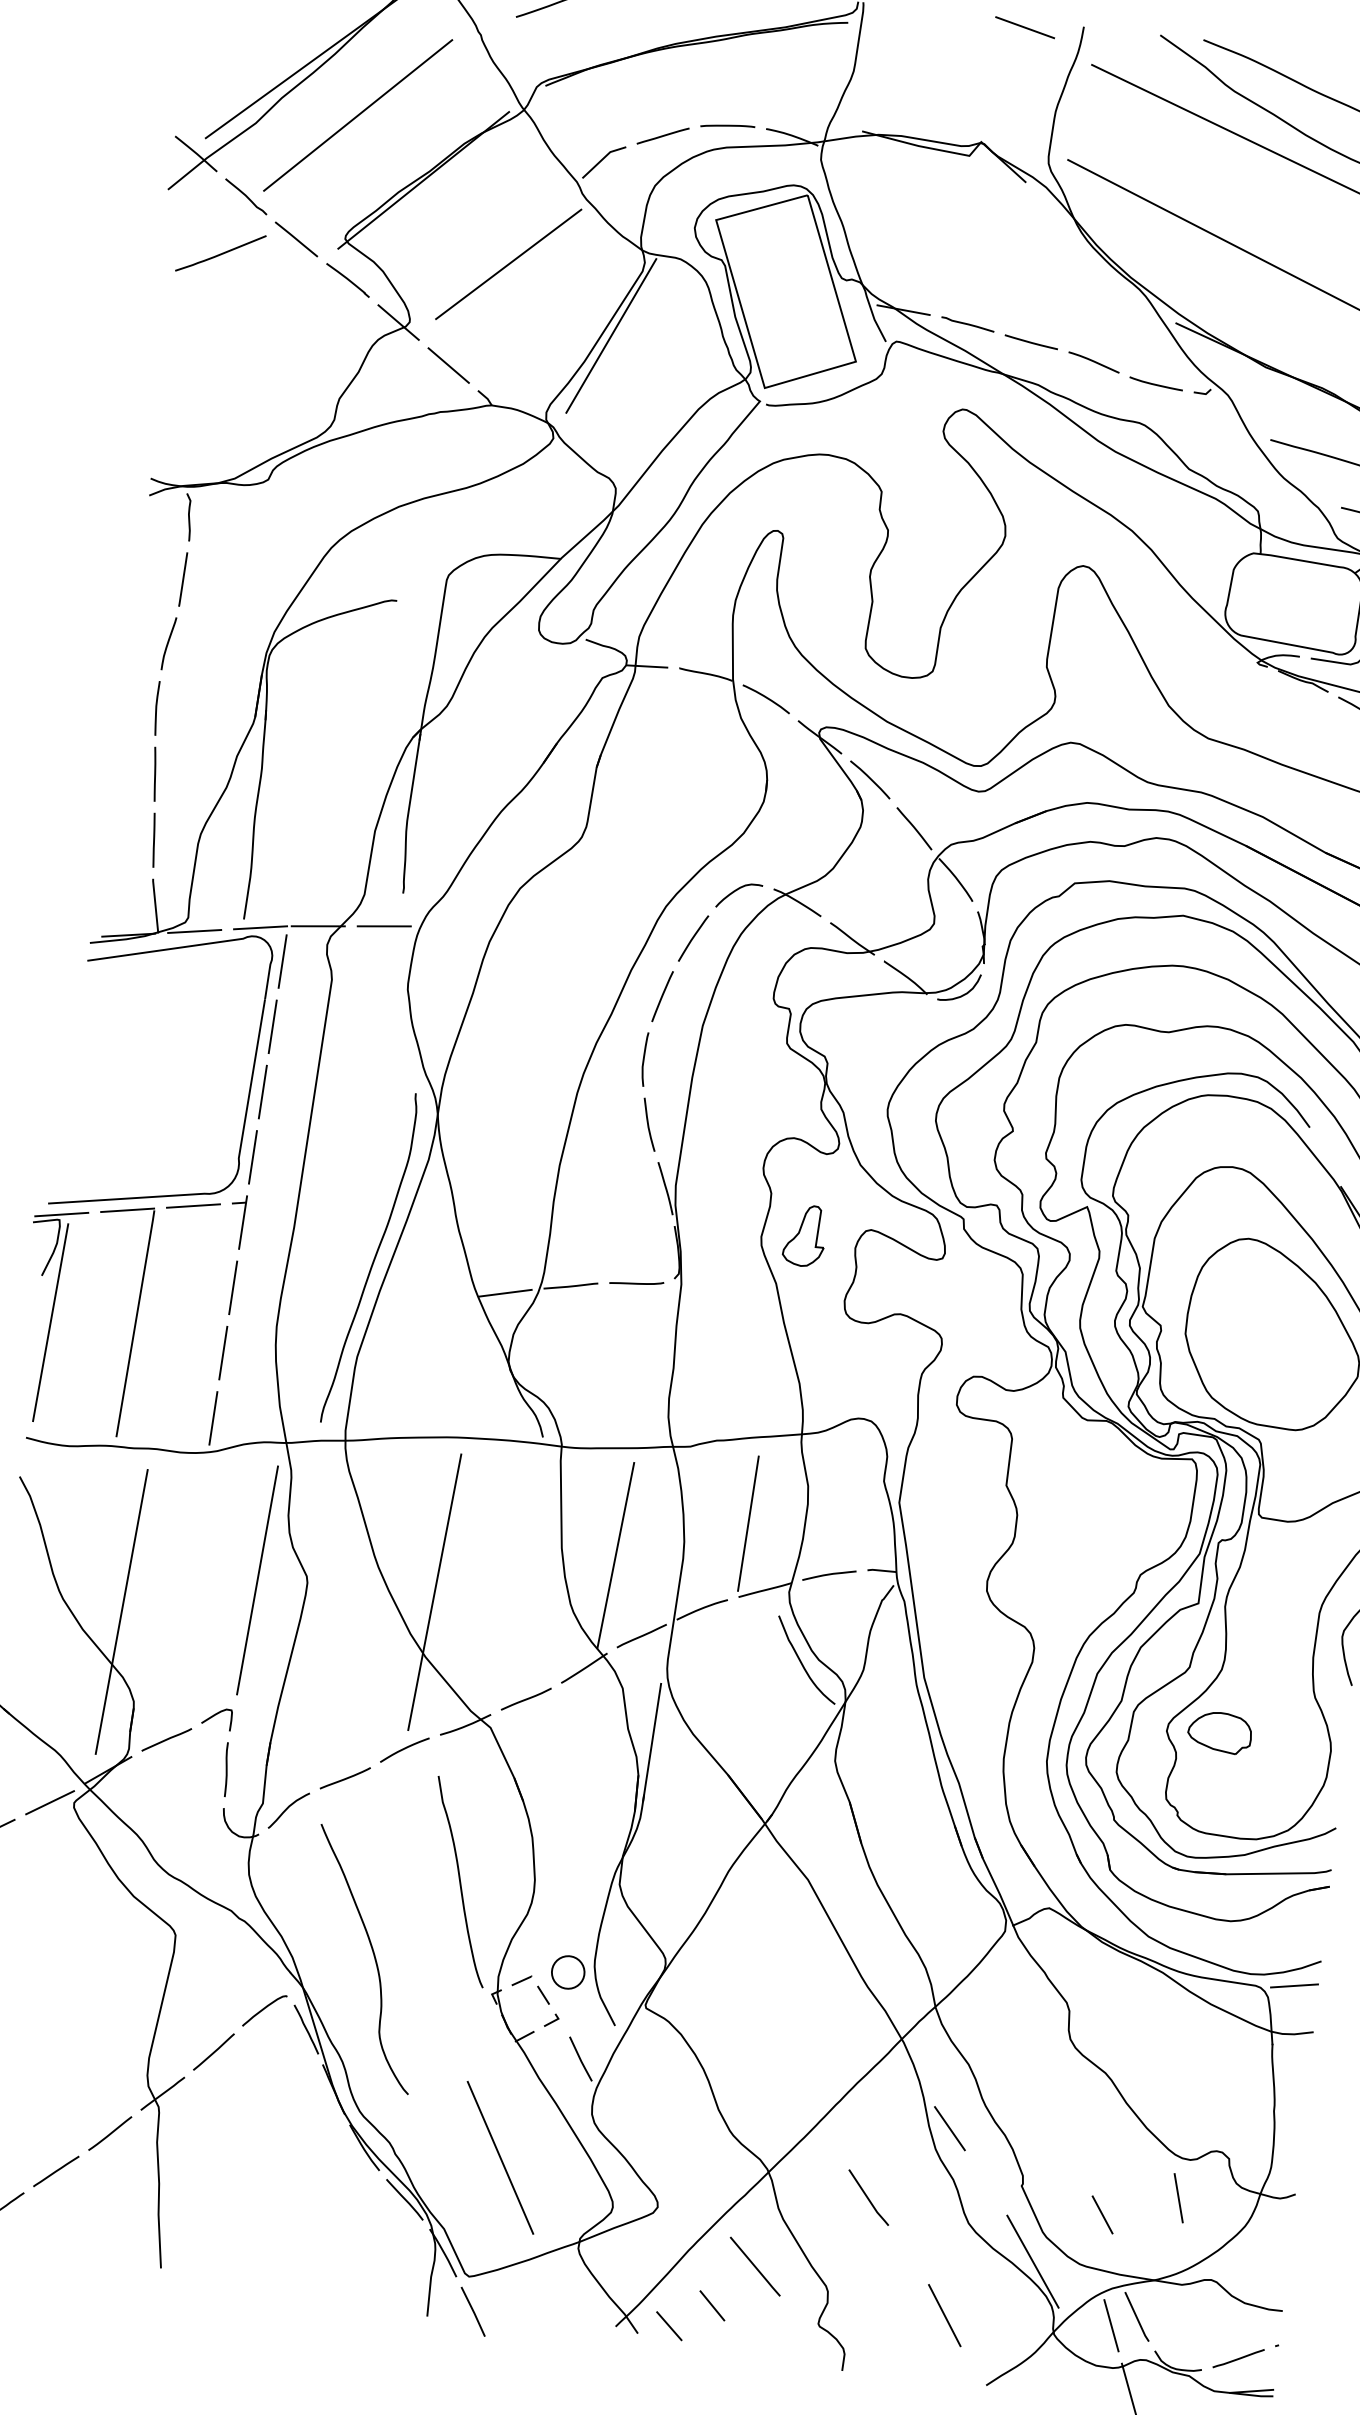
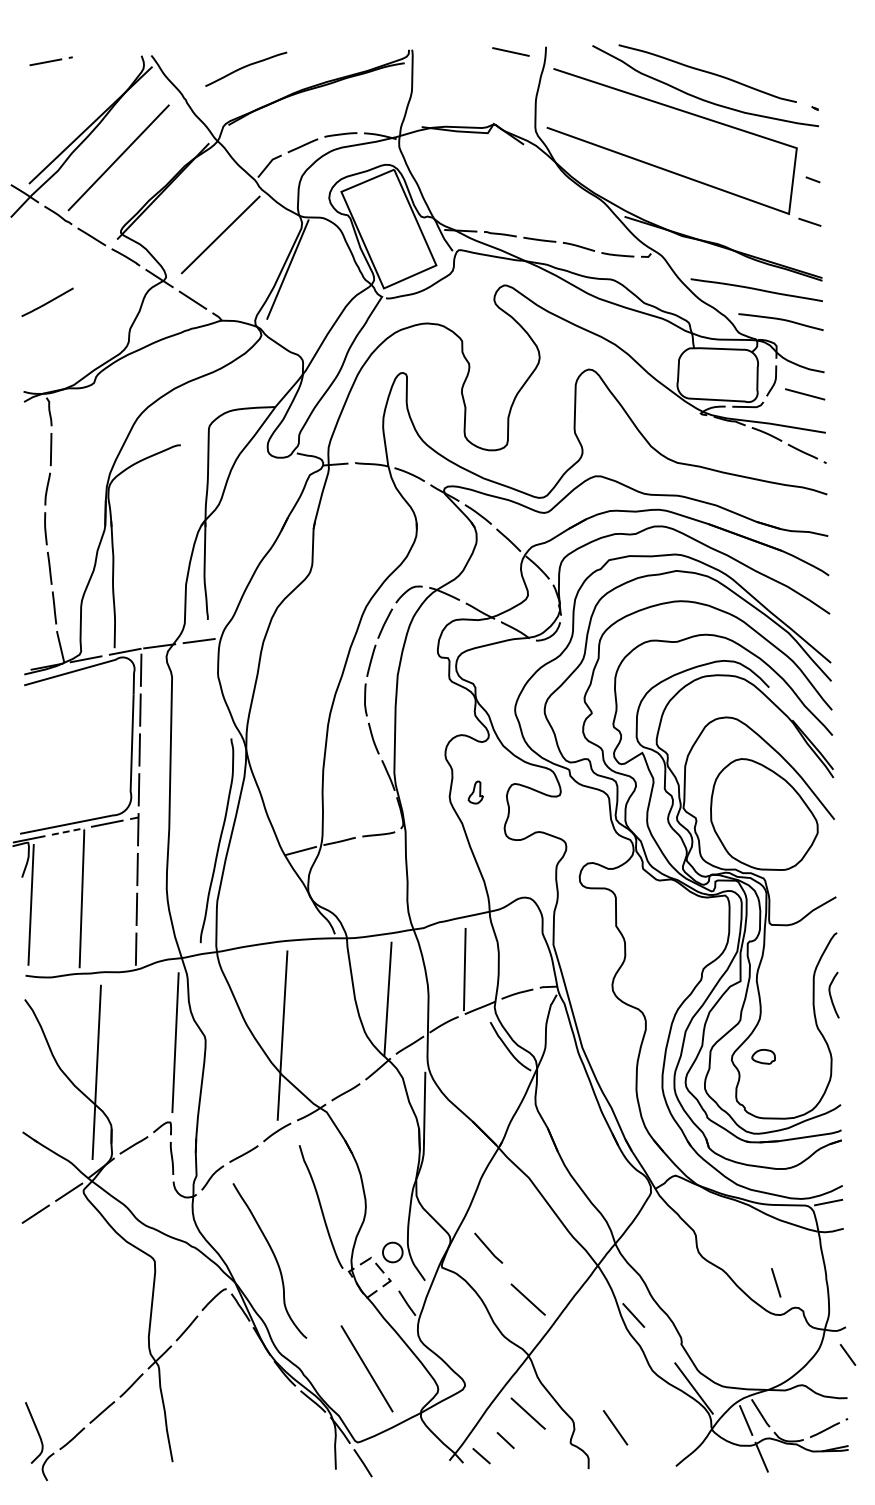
line: (222, 252) -> (48, 301), moved
line: (128, 1210) -> (68, 831), solid -> dashed
part: (804, 1235) -> (475, 792), size x0.6
part: (1219, 1731) -> (763, 1056), size x0.6
line: (779, 2079) -> (527, 1299), added
line: (868, 2196) -> (488, 1247), moved
line: (1179, 2197) -> (776, 1282), moved
line: (1101, 2214) -> (847, 1354), moved
line: (944, 2315) -> (615, 1427), moved

